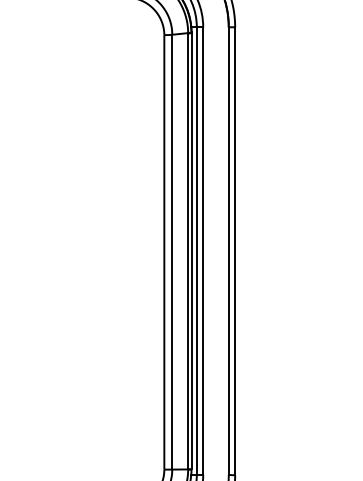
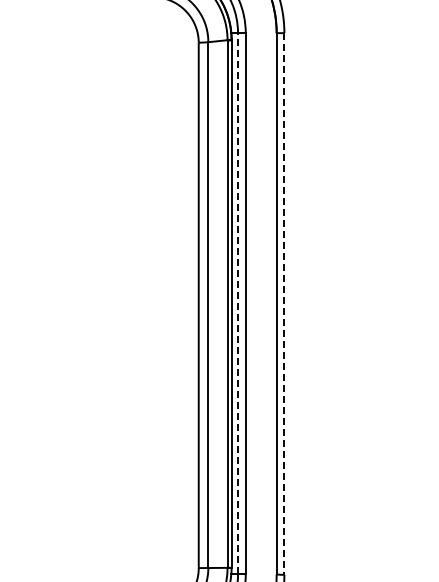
line: (197, 250) -> (238, 303), solid -> dashed
line: (235, 250) -> (284, 303), solid -> dashed

